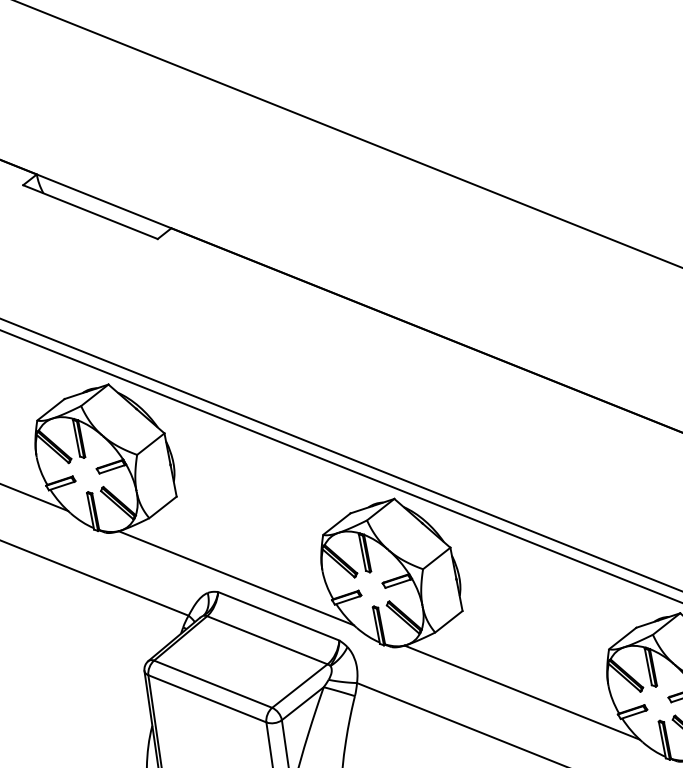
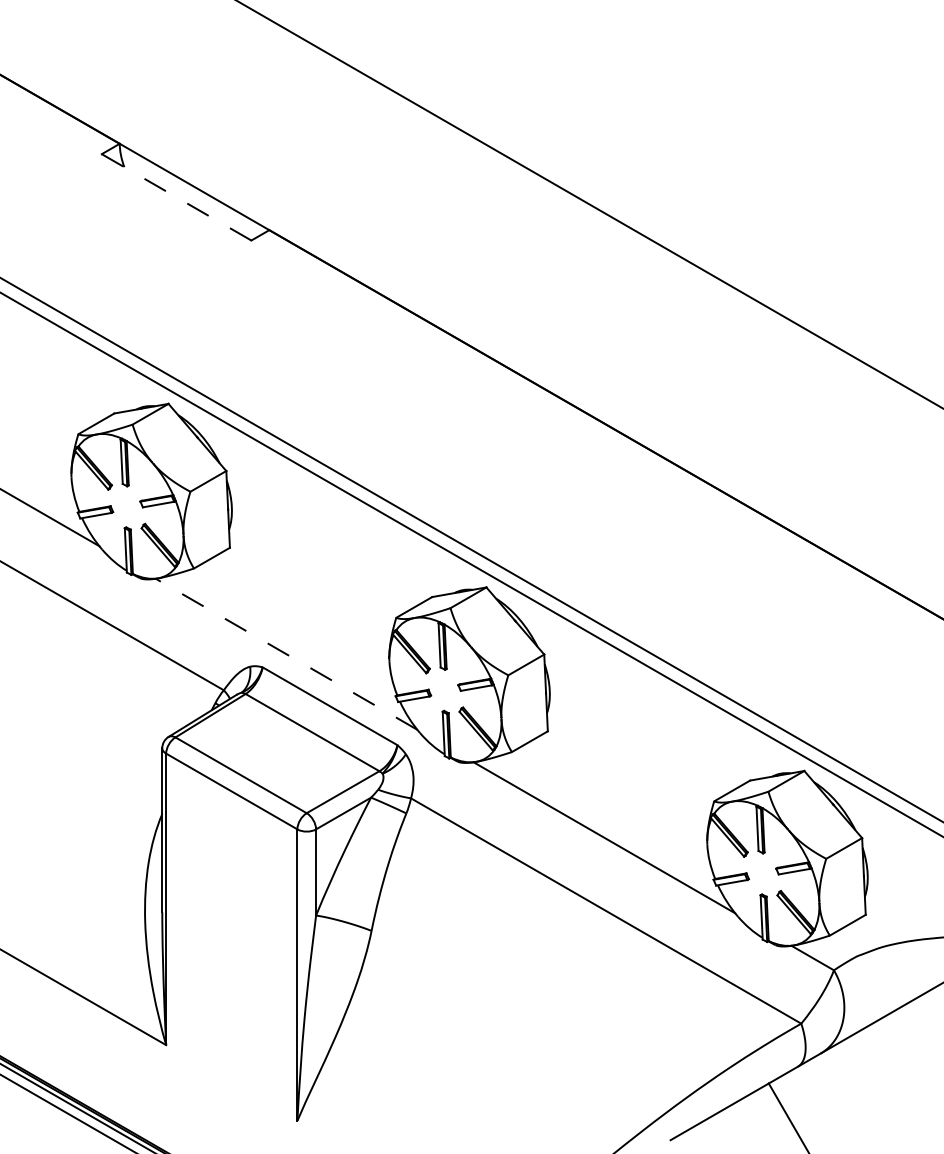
line: (90, 212) -> (176, 197), solid -> dashed
line: (236, 578) -> (286, 654), solid -> dashed

